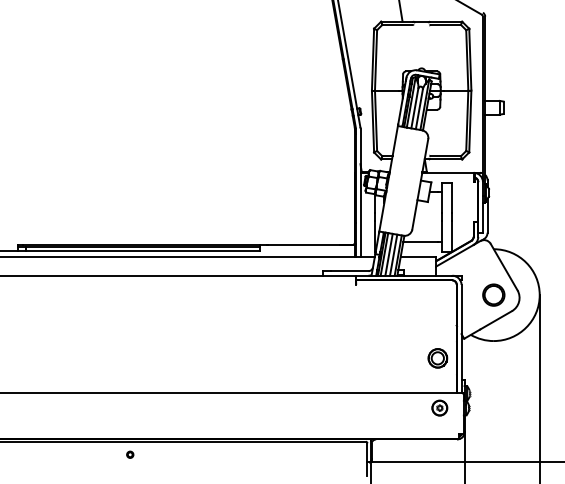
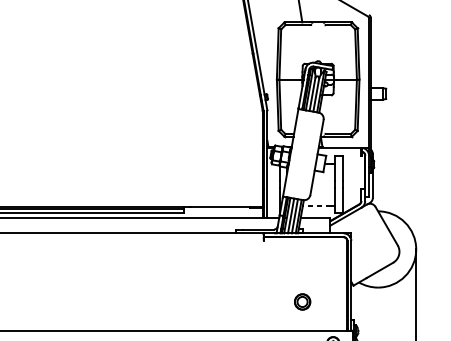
line: (420, 242) -> (317, 205), solid -> dashed
circle: (493, 294) -> (377, 248), removed
part: (437, 358) -> (302, 302), moved

